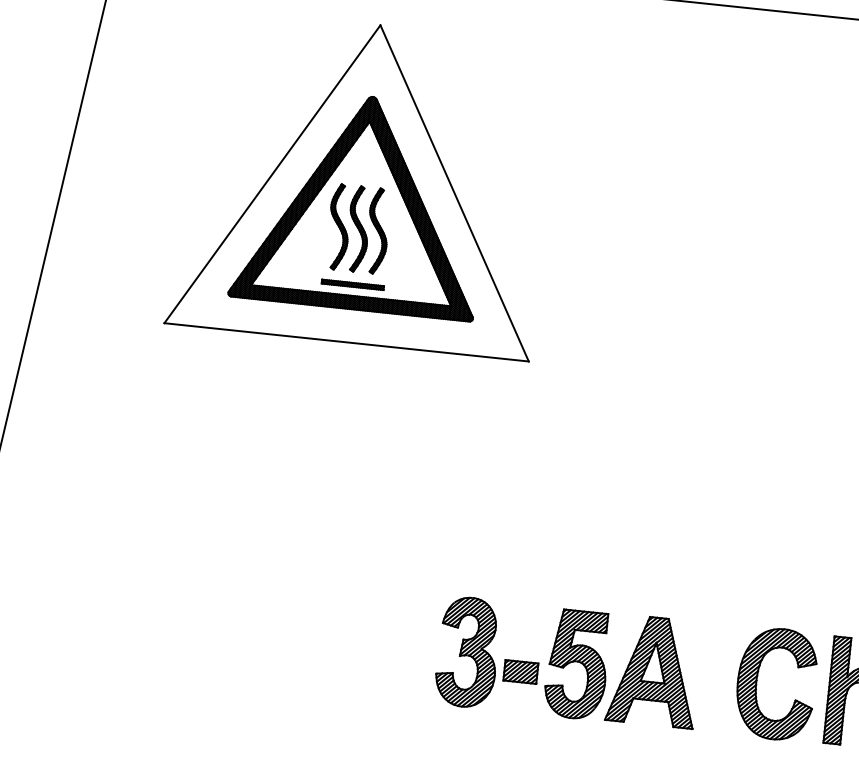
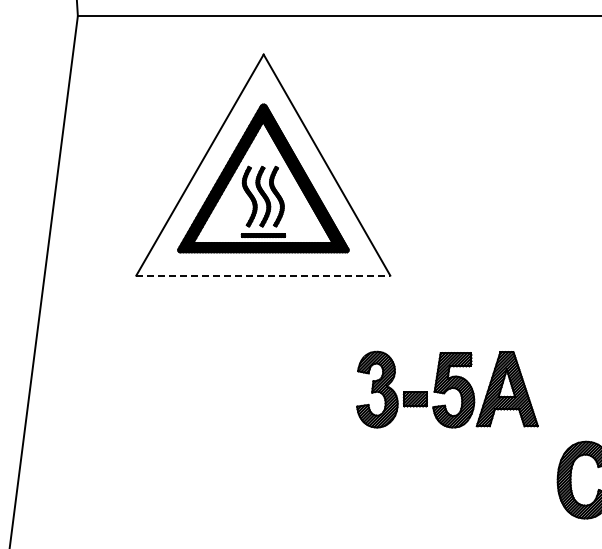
line: (346, 342) -> (263, 275), solid -> dashed
part: (568, 662) -> (447, 389), moved

